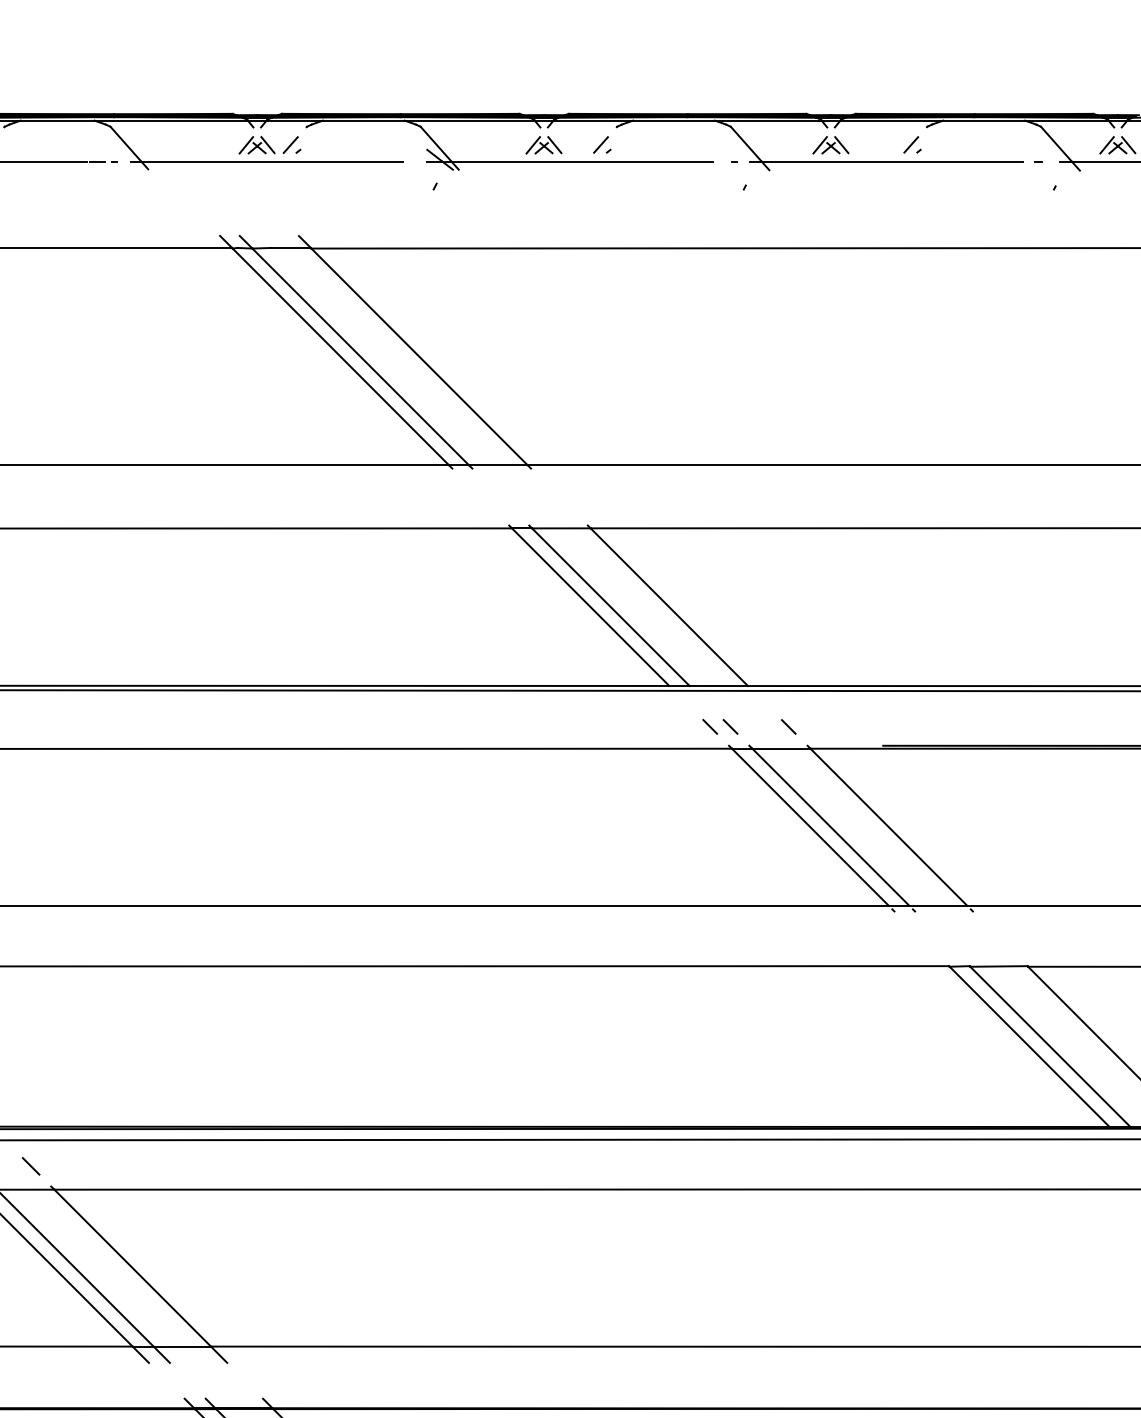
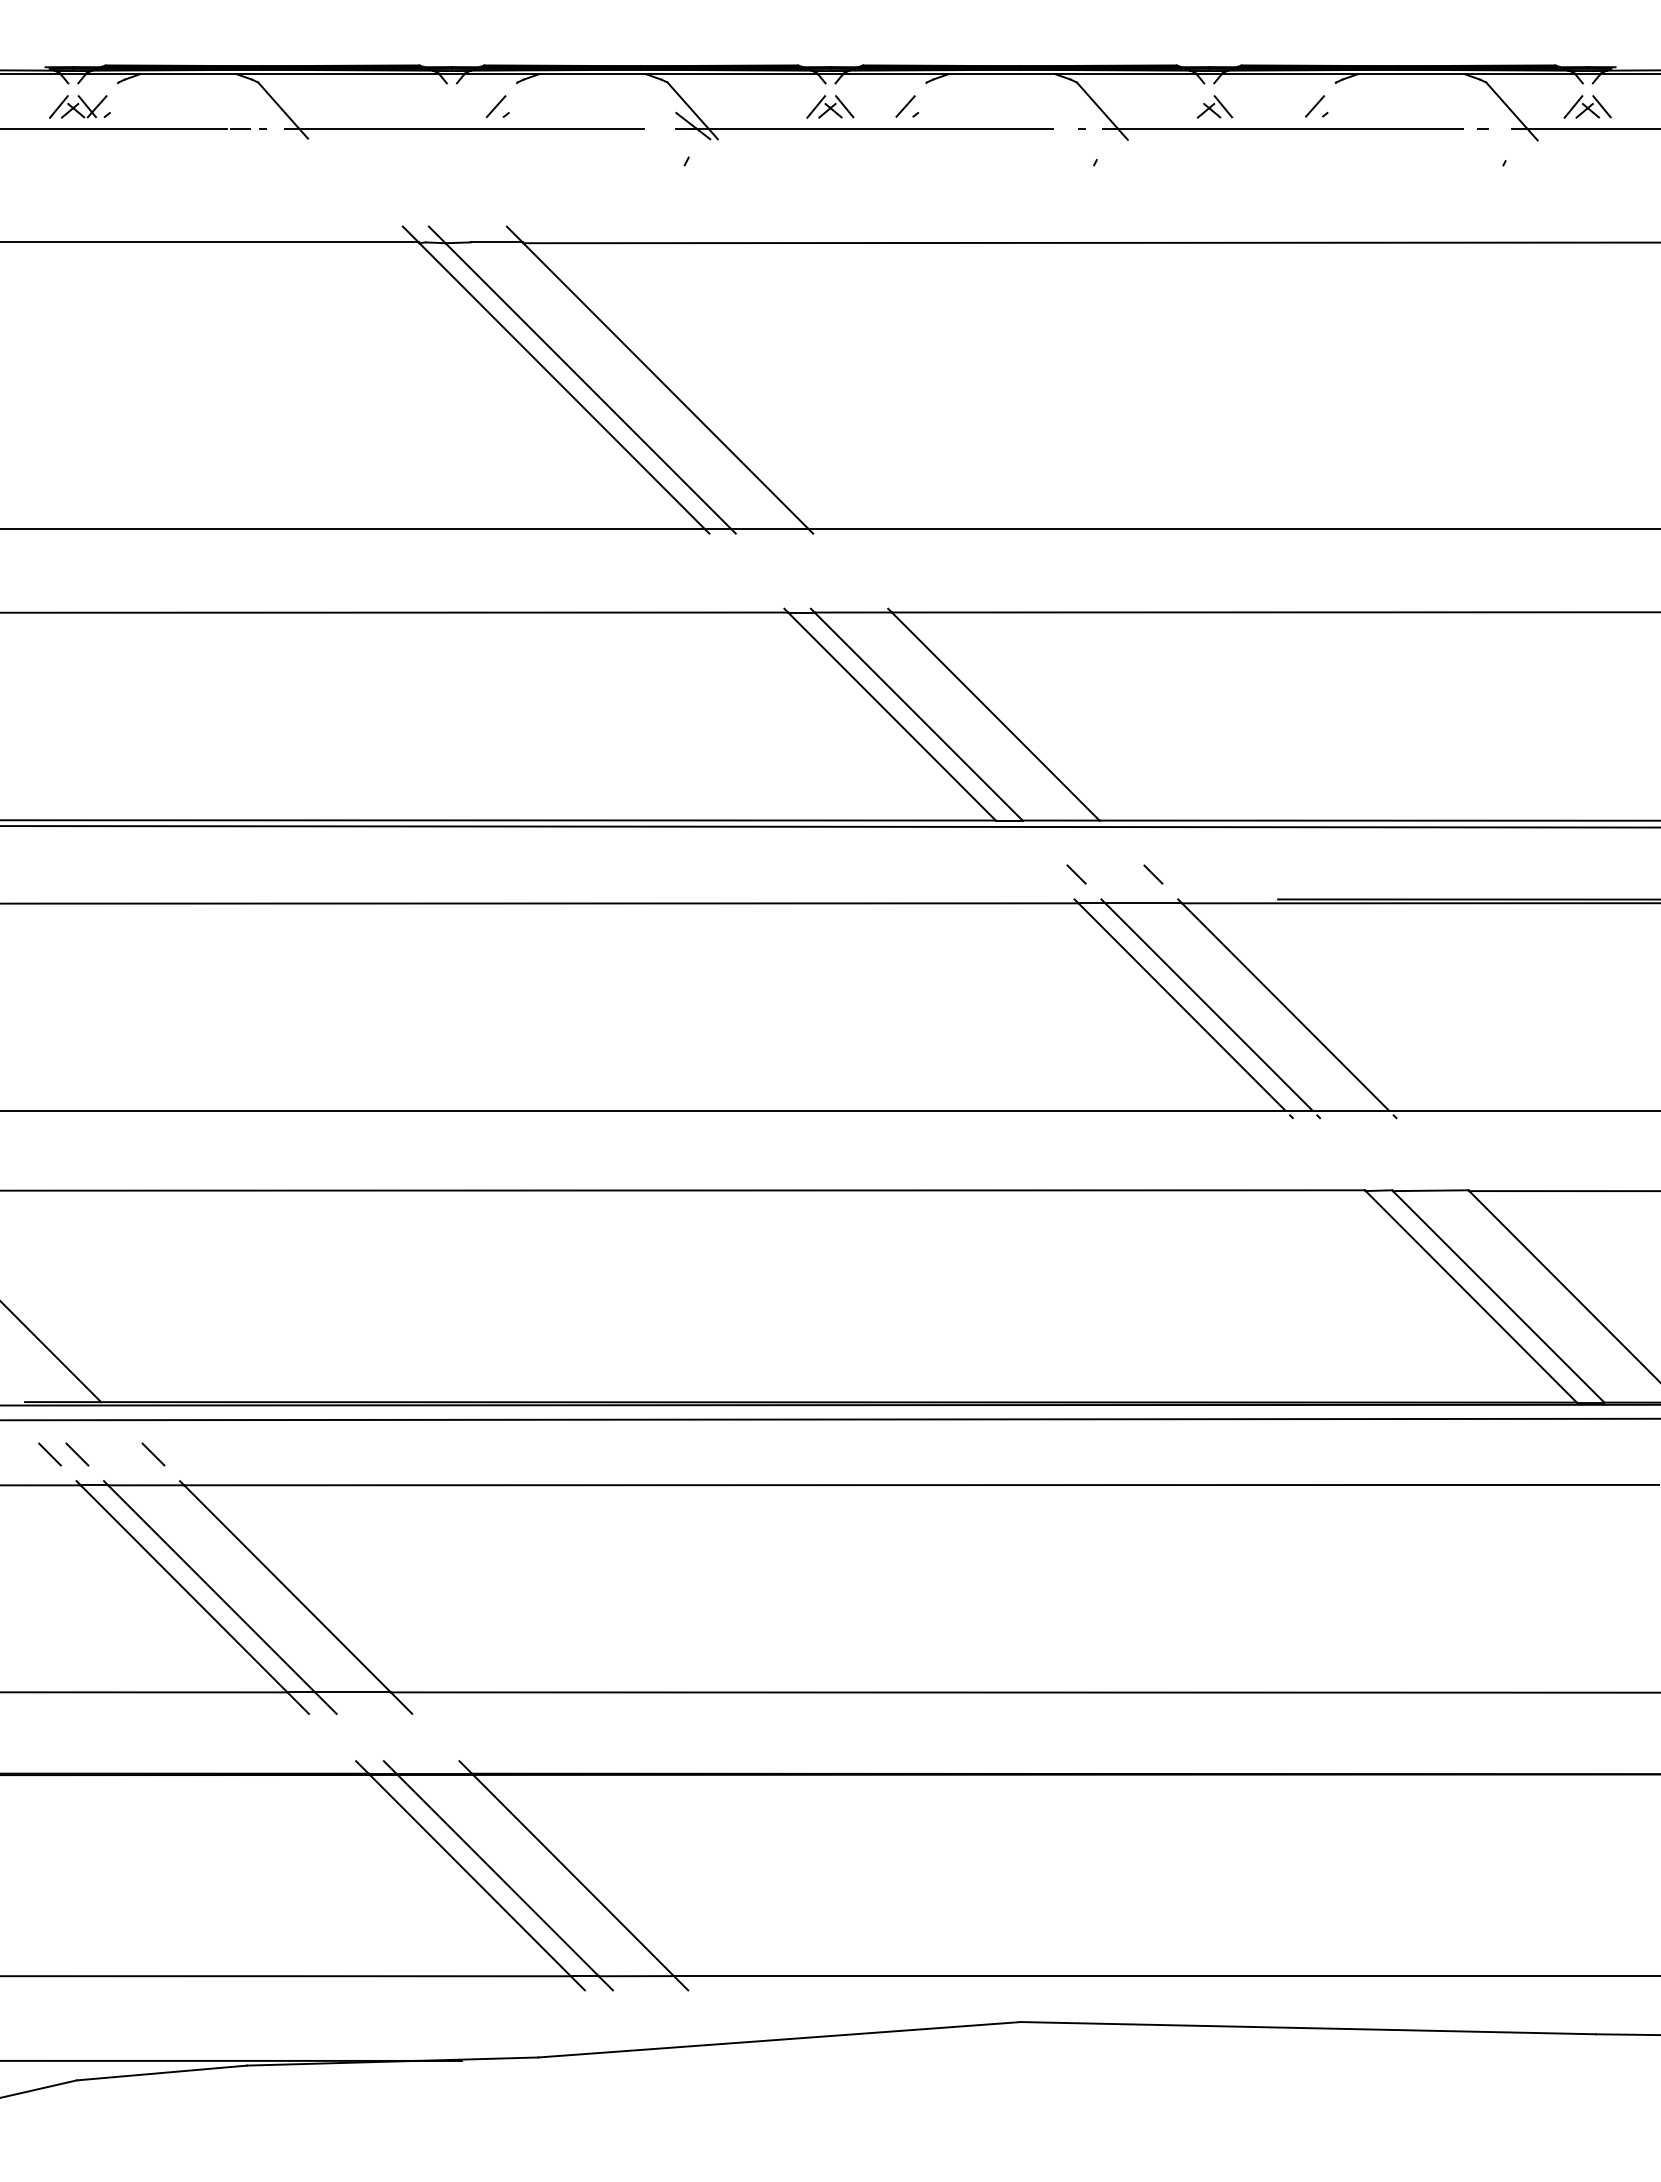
part: (256, 144) -> (451, 106), removed
line: (819, 144) -> (1194, 106), removed
line: (710, 726) -> (1049, 874), removed

